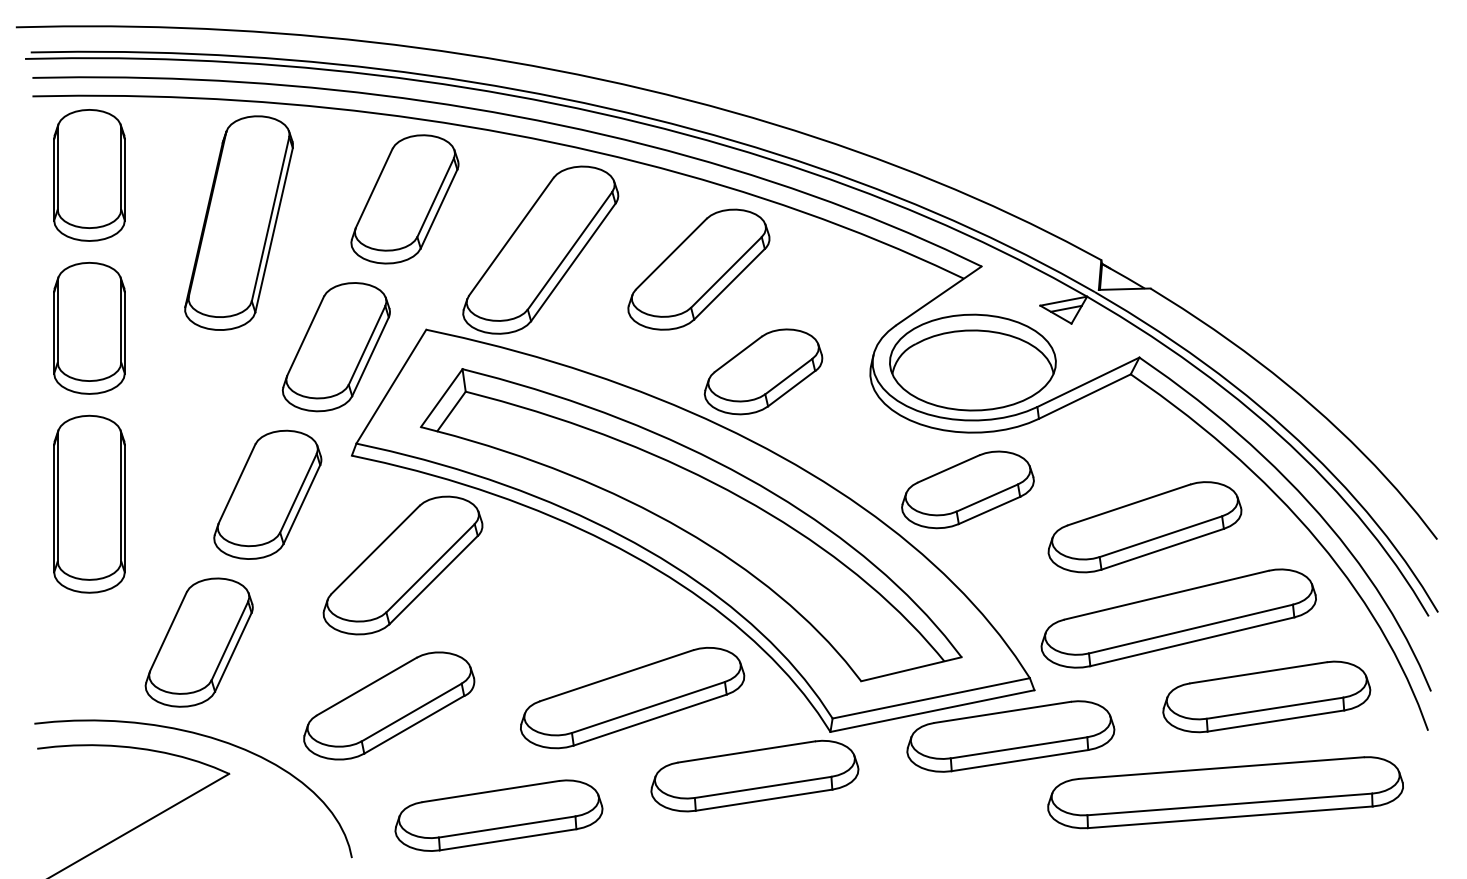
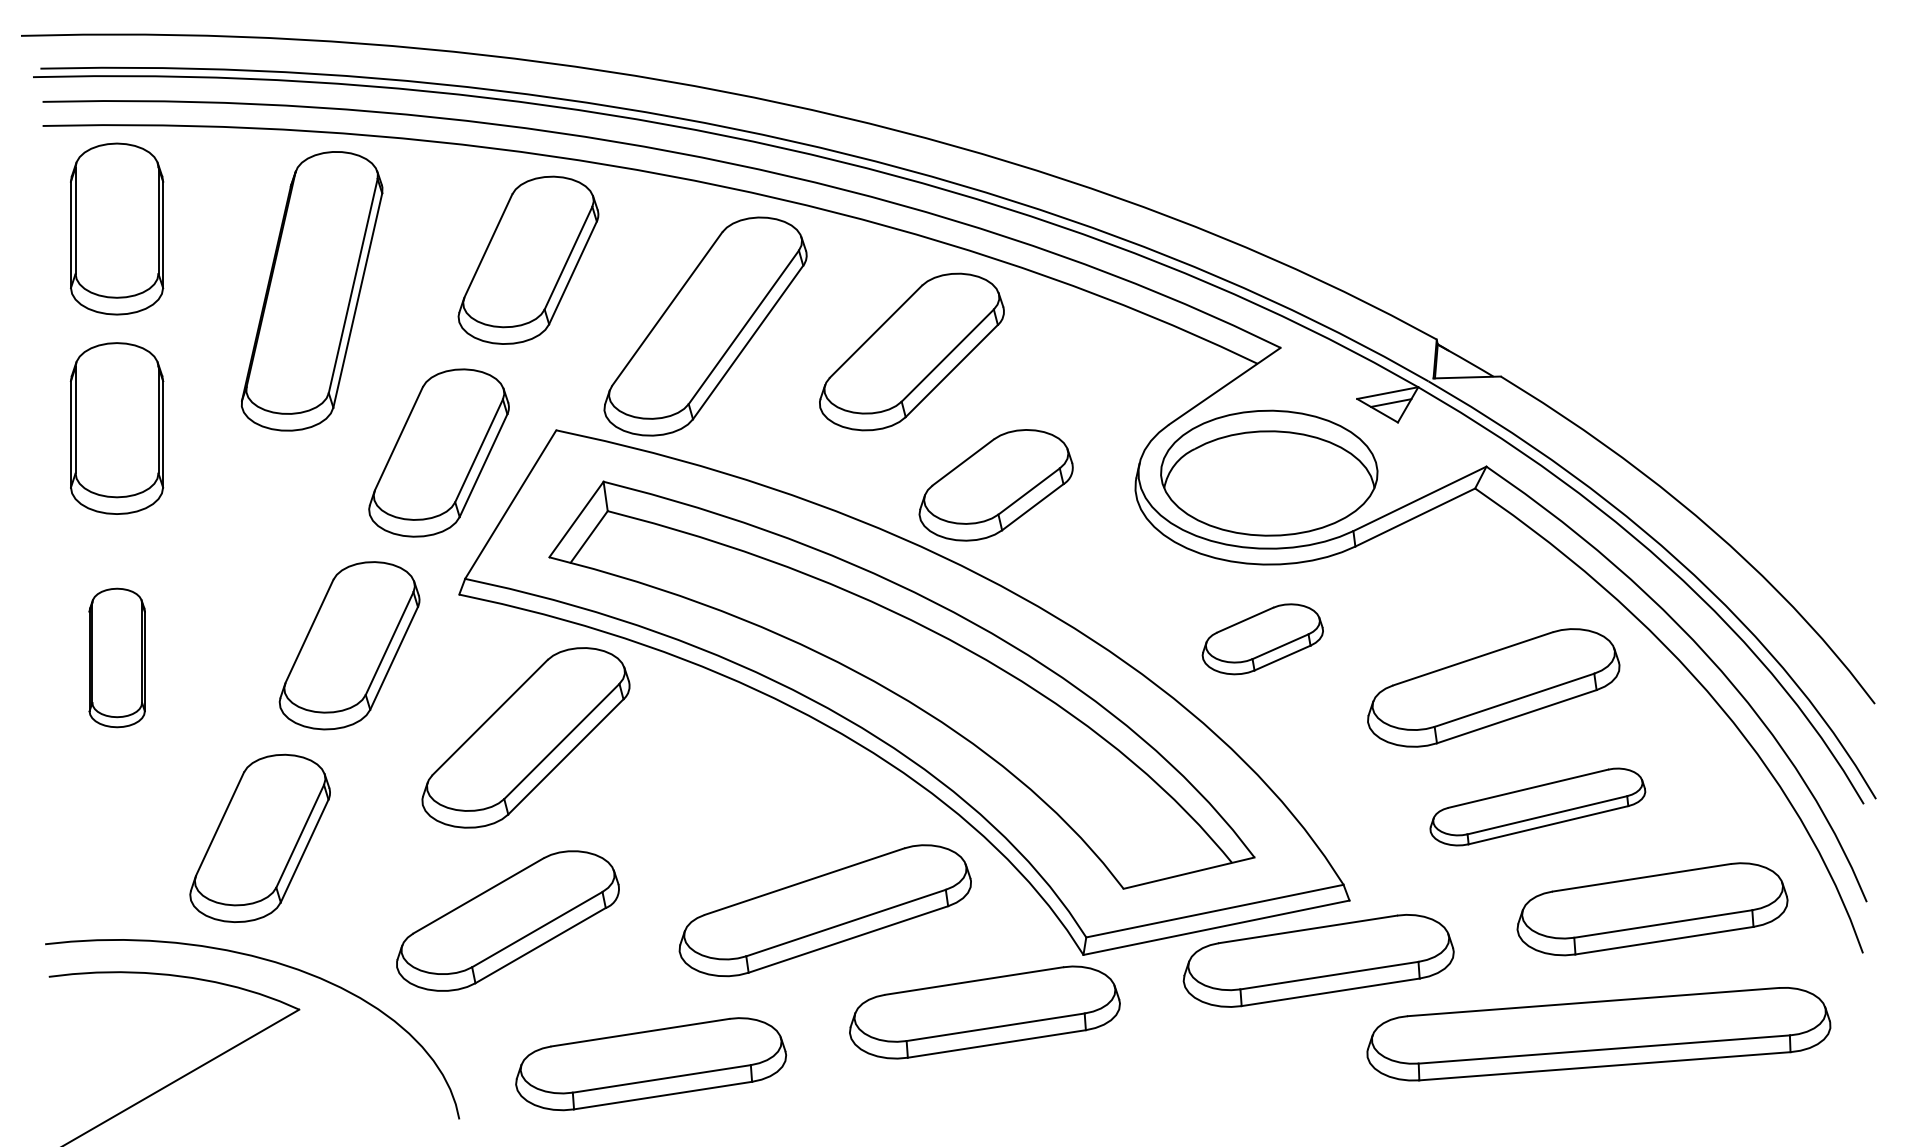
part: (967, 490) -> (1262, 639), size x0.7
part: (89, 503) -> (117, 657), size x0.6
part: (1178, 618) -> (1537, 806), size x0.6

